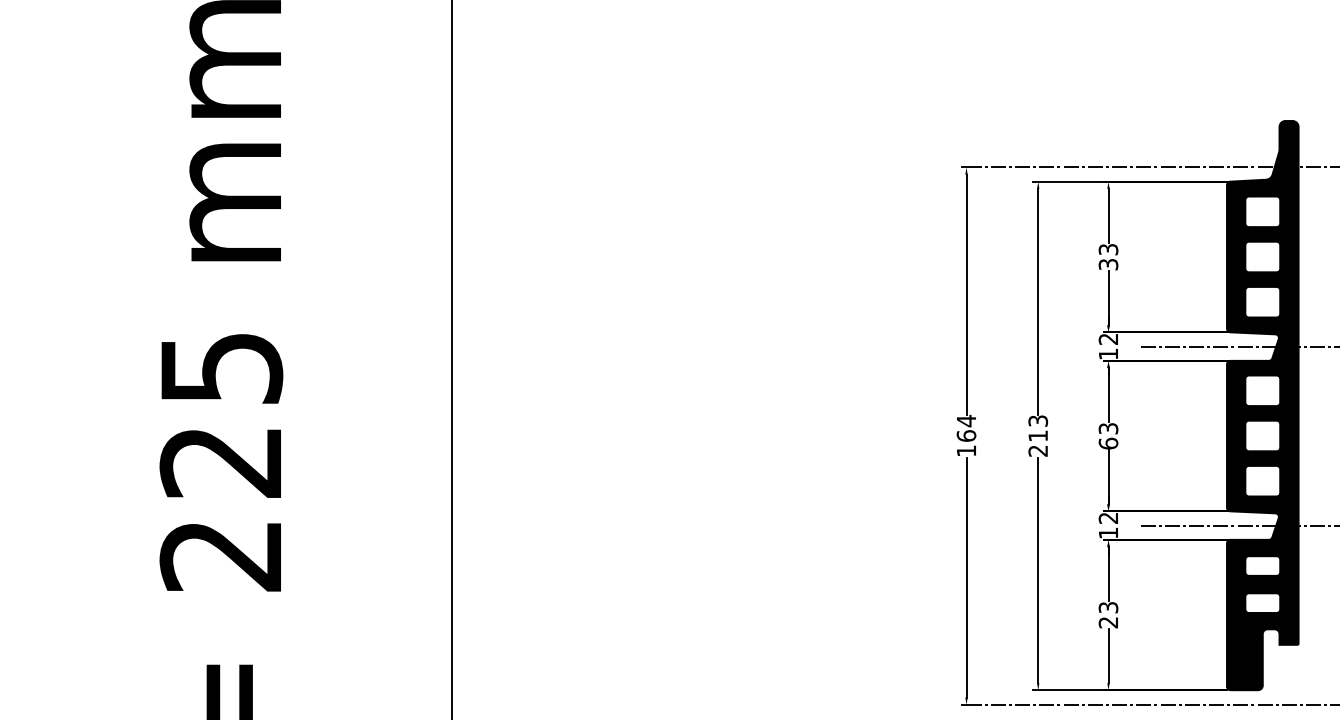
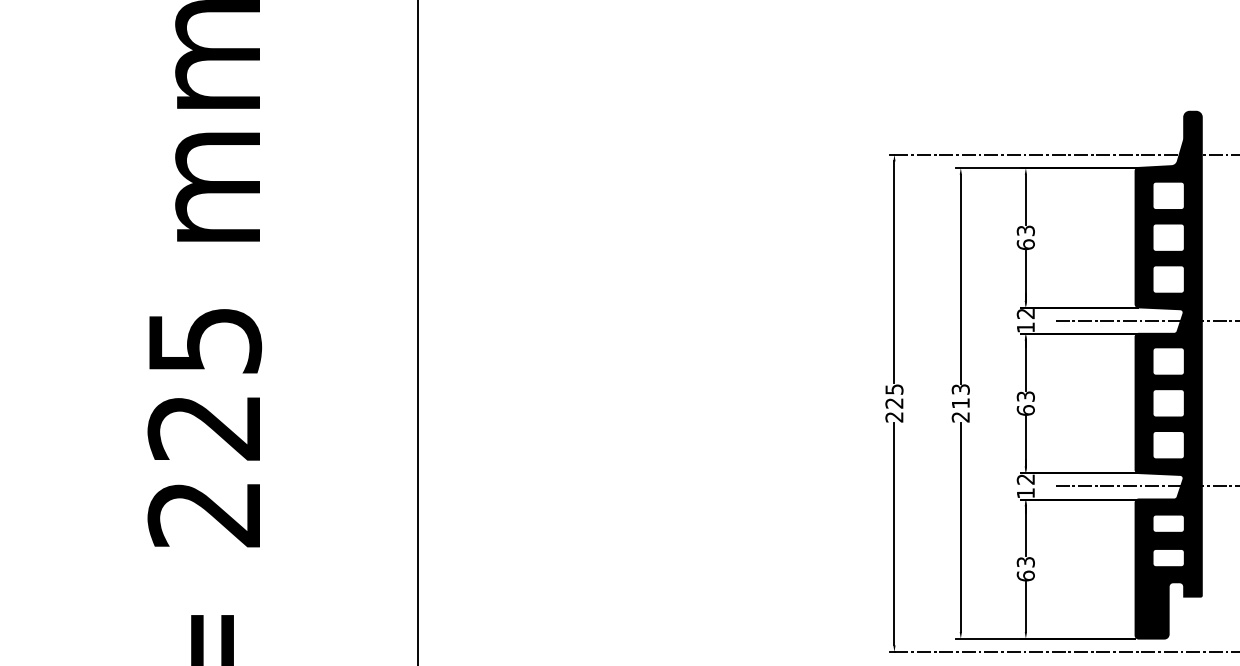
text: (1108, 264) -> (1025, 244), 33 -> 63
text: (966, 435) -> (894, 402), 164 -> 225
text: (1108, 622) -> (1025, 575), 23 -> 63

